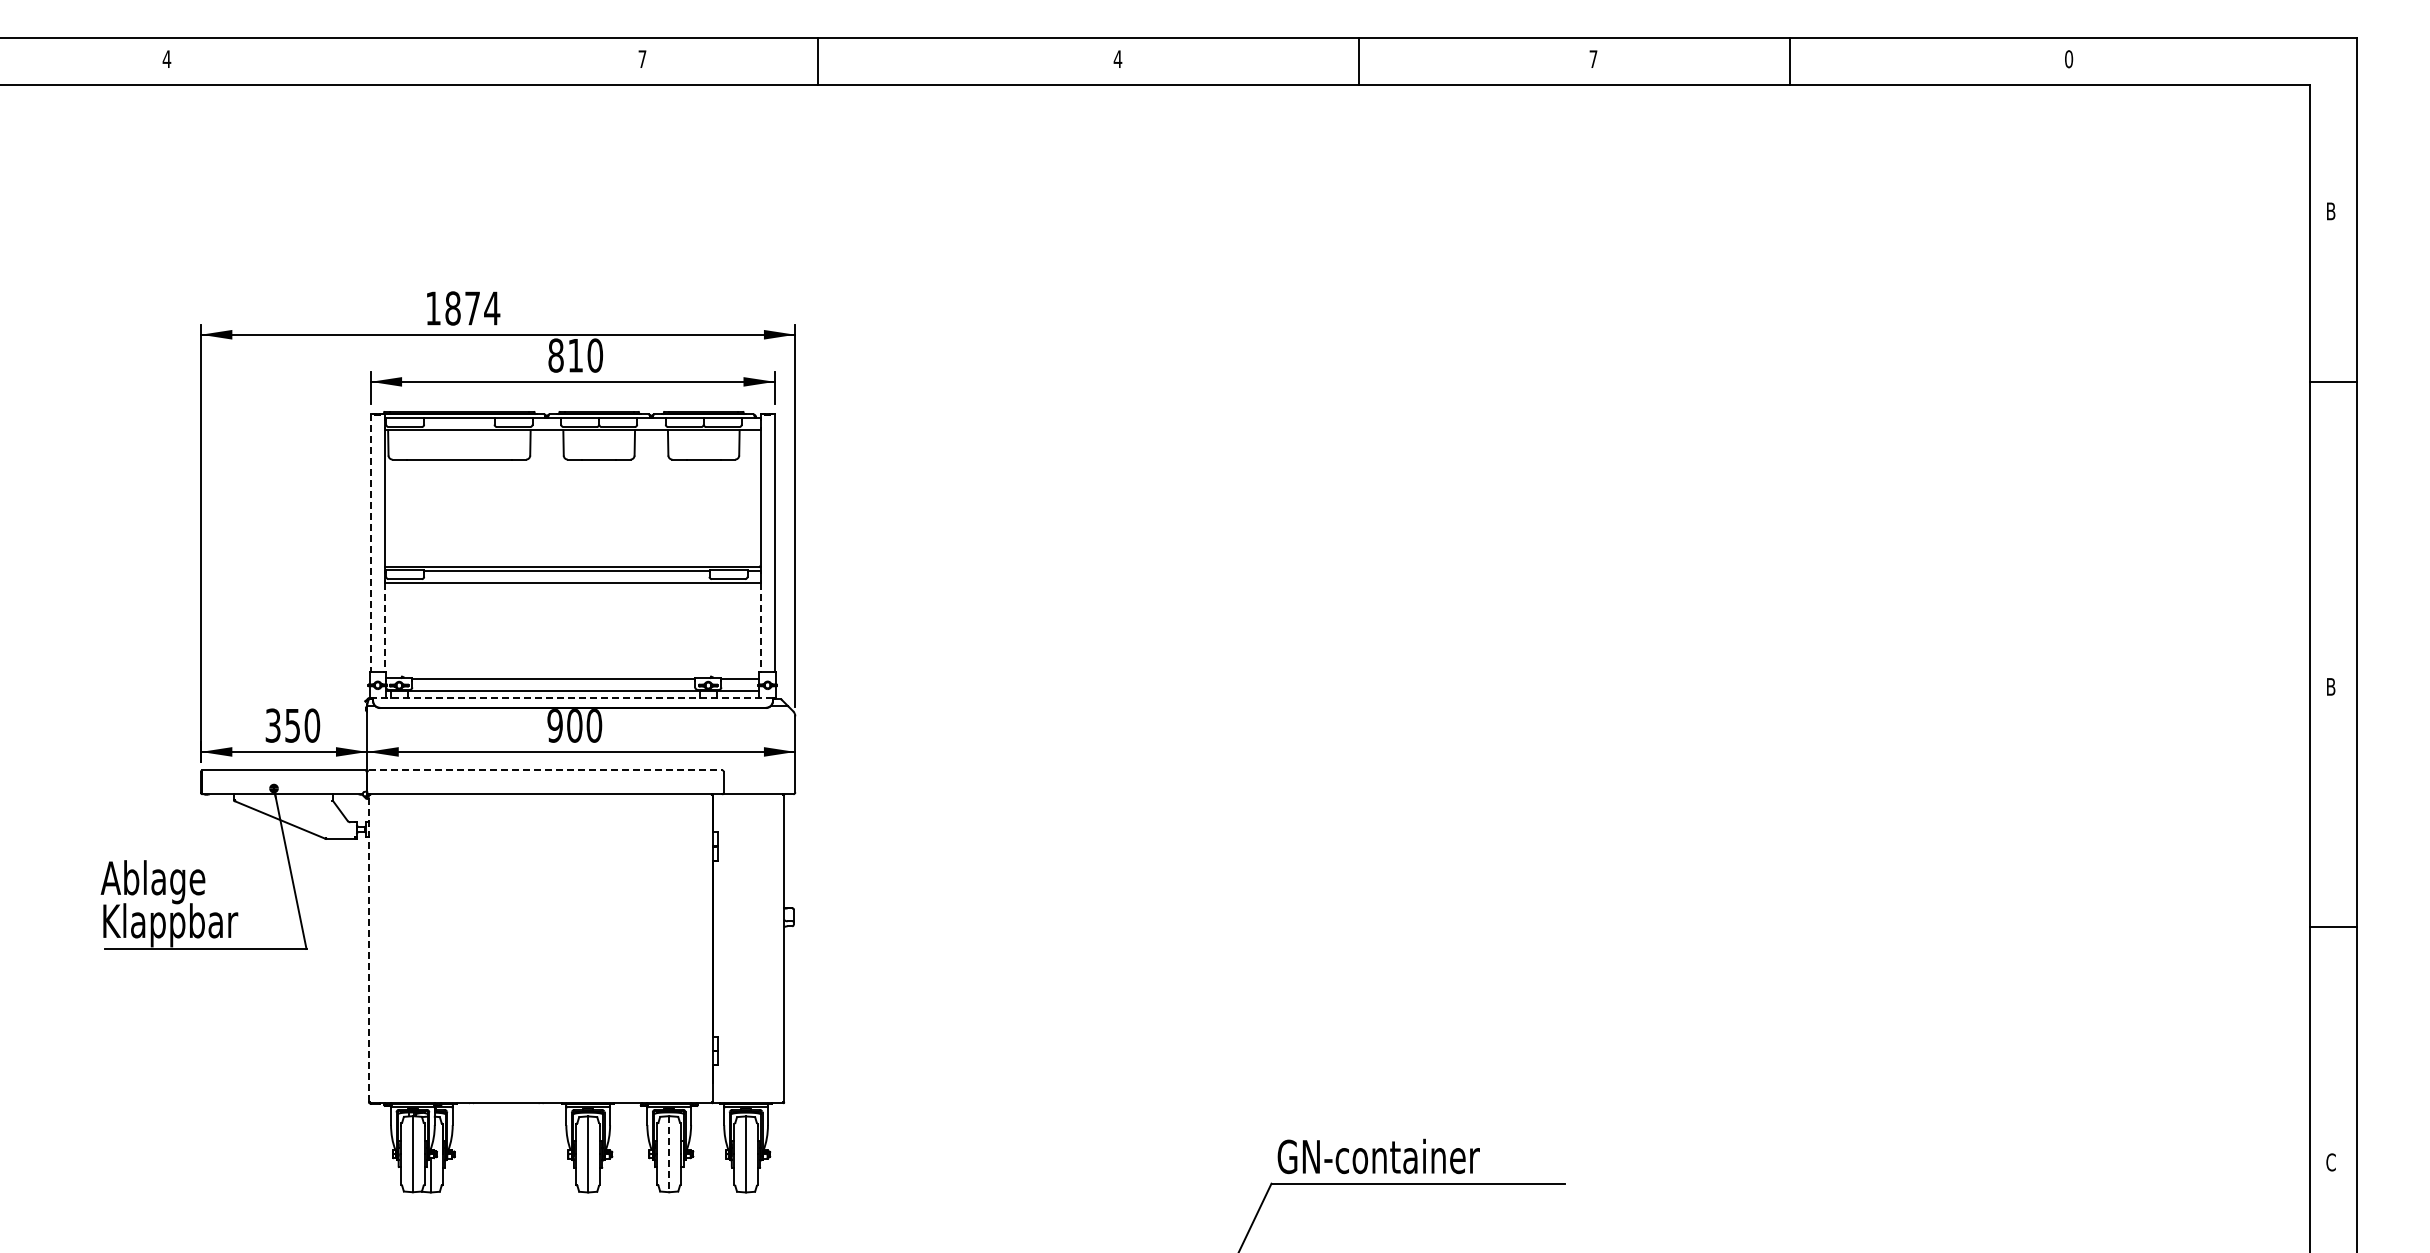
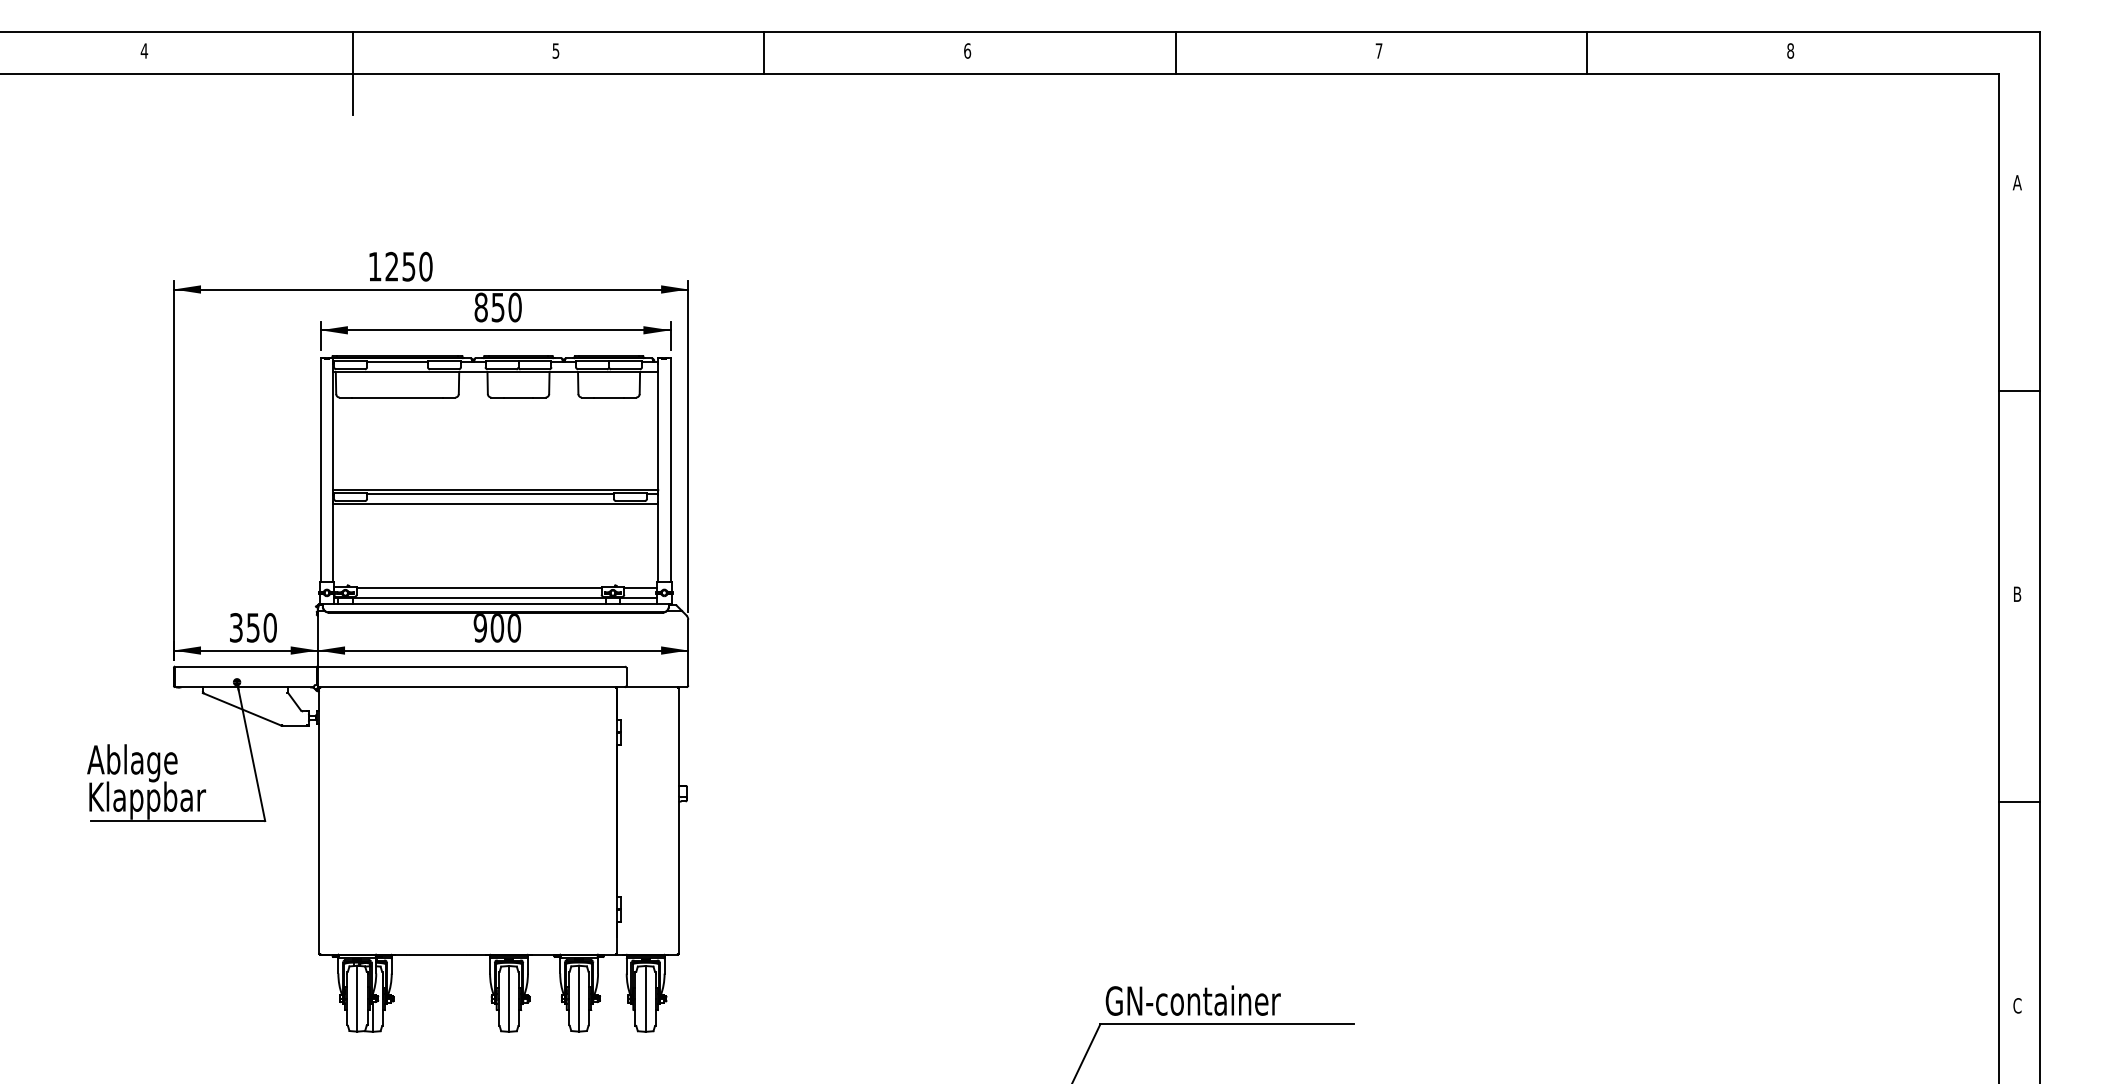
text: (2069, 58) -> (1791, 50), 0 -> 8
text: (642, 59) -> (556, 51), 7 -> 5
text: (1117, 59) -> (967, 51), 4 -> 6
line: (818, 61) -> (764, 52), moved
line: (1790, 61) -> (1587, 52), moved
line: (407, 84) -> (352, 72), added
text: (2330, 211) -> (2016, 182), B -> A
text: (472, 308) -> (408, 266), 1874 -> 1250
text: (575, 355) -> (498, 307), 810 -> 850
line: (2333, 382) -> (2019, 390), moved
line: (370, 543) -> (320, 470), dashed -> solid
line: (384, 627) -> (332, 542), dashed -> solid
line: (760, 627) -> (658, 542), dashed -> solid
line: (573, 697) -> (496, 603), dashed -> solid
line: (545, 770) -> (472, 666), dashed -> solid
line: (369, 948) -> (319, 820), dashed -> solid
line: (669, 1154) -> (579, 998), dashed -> solid

